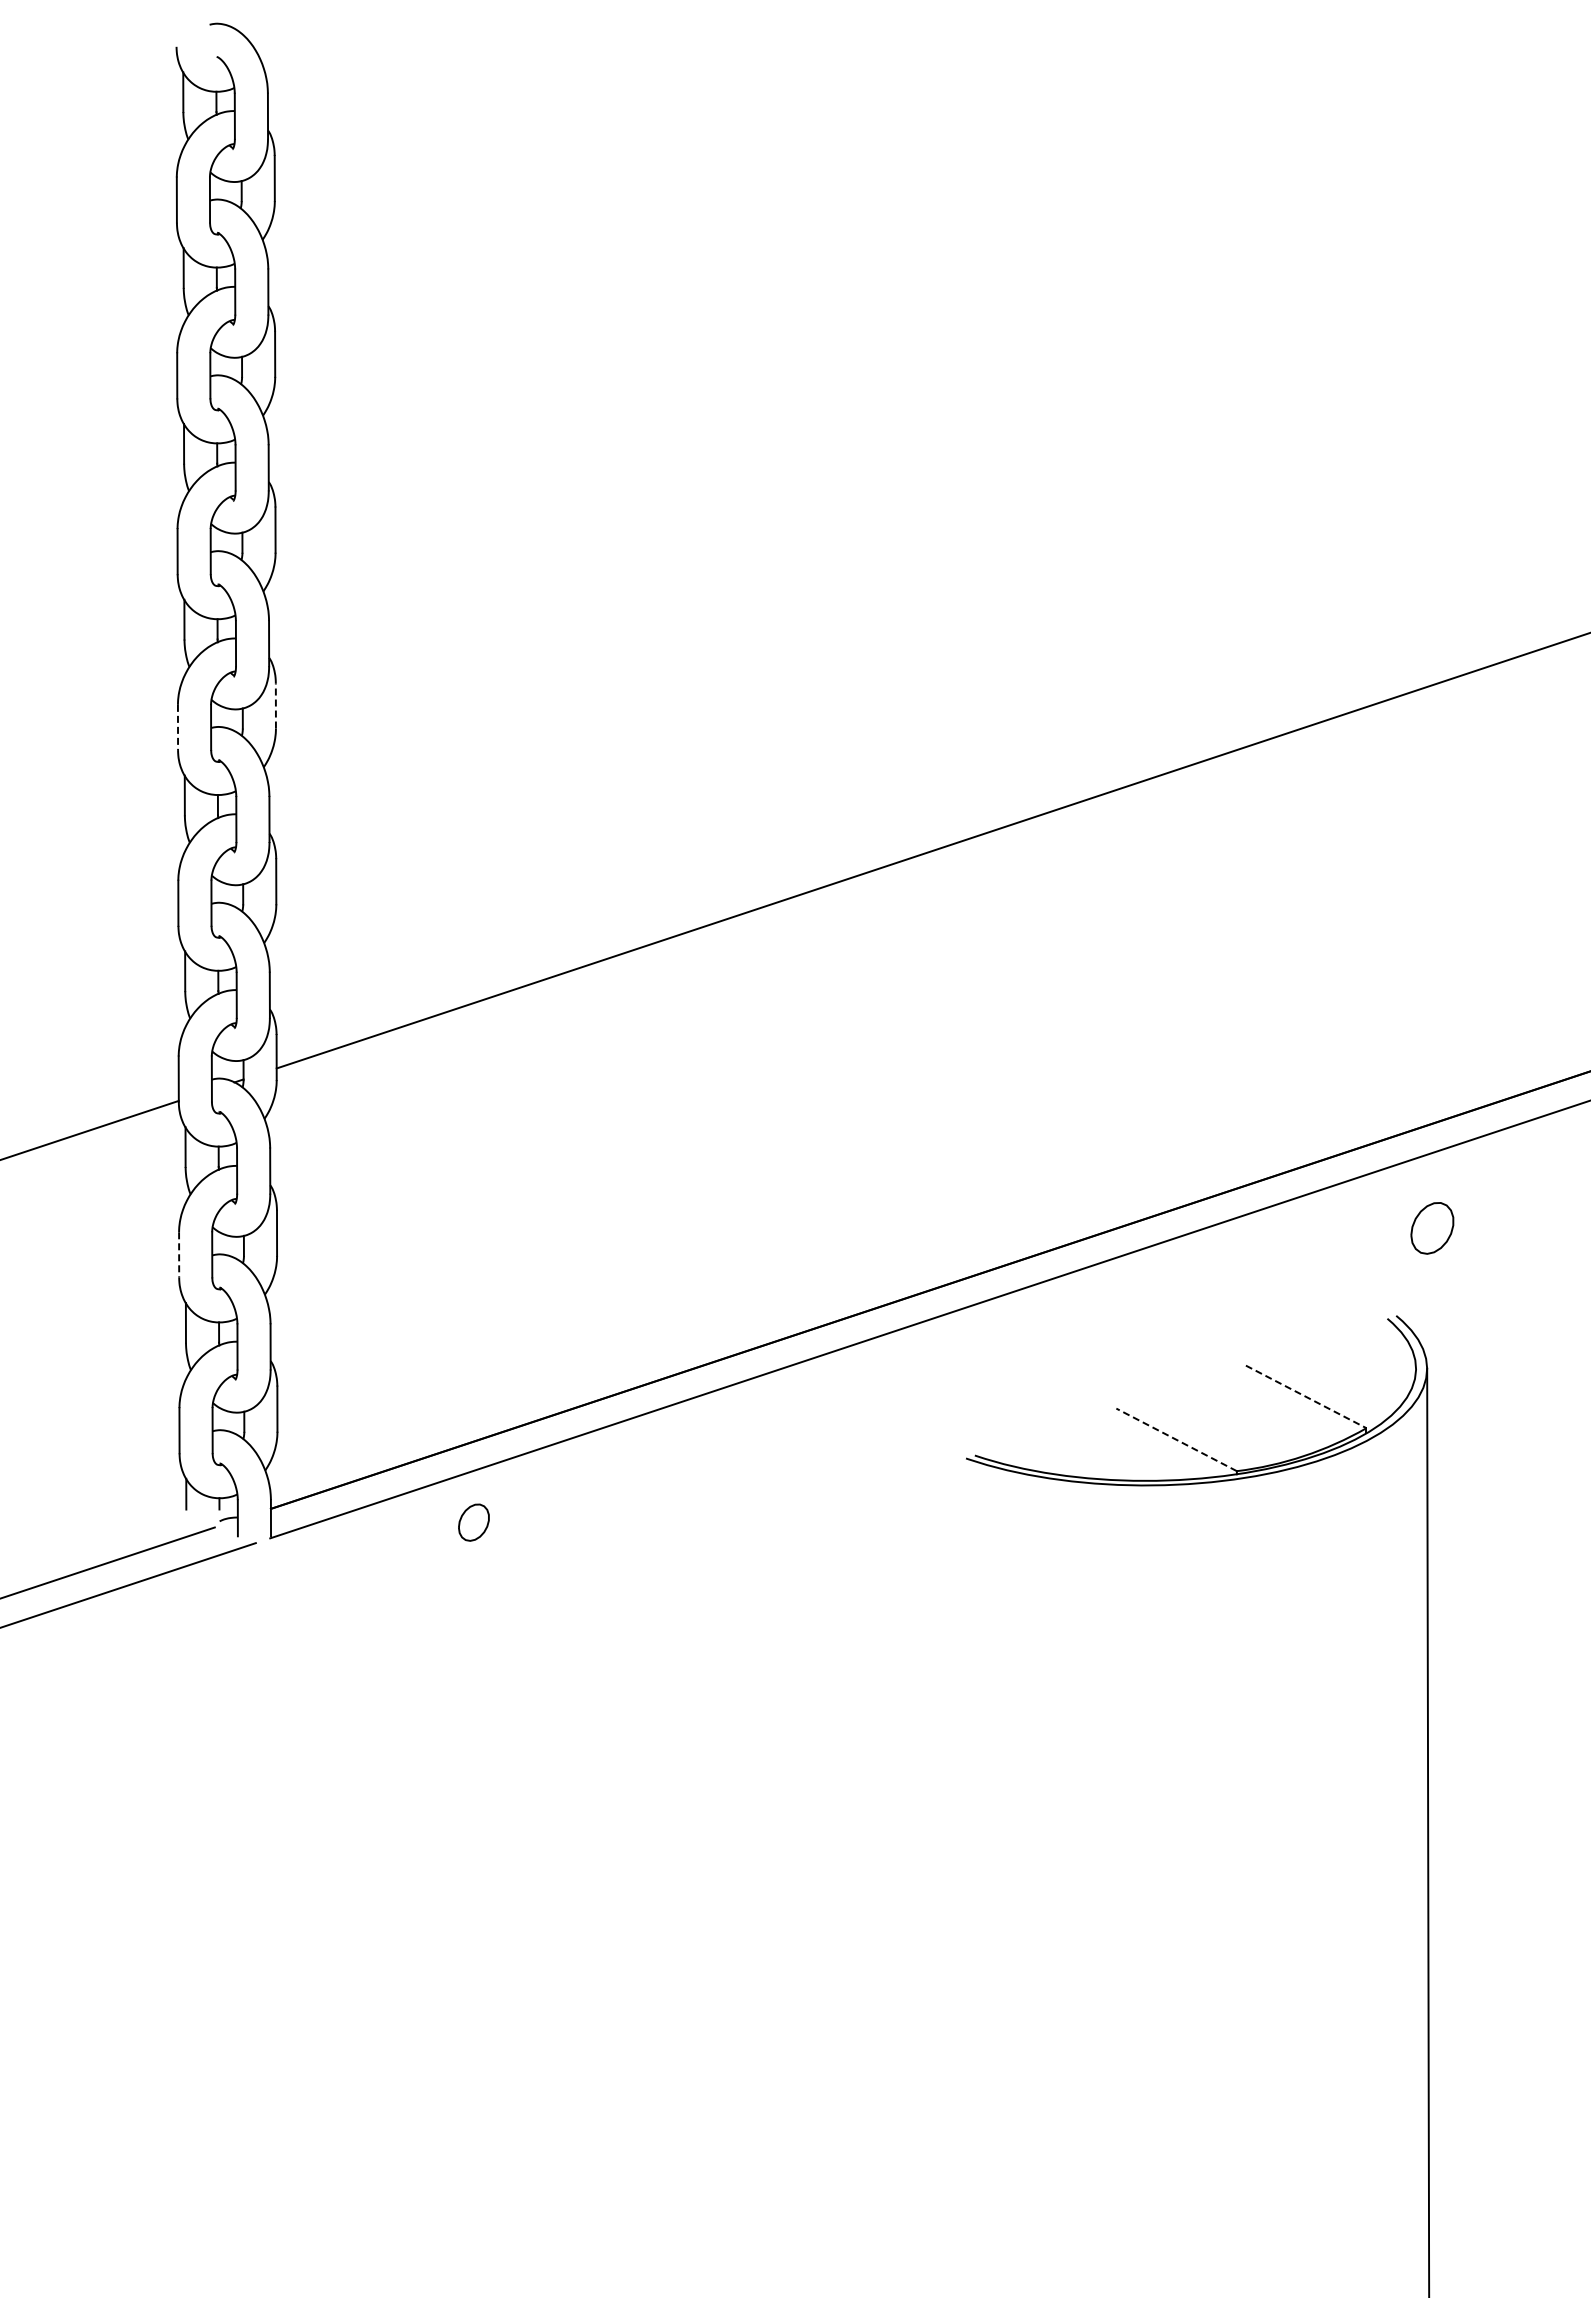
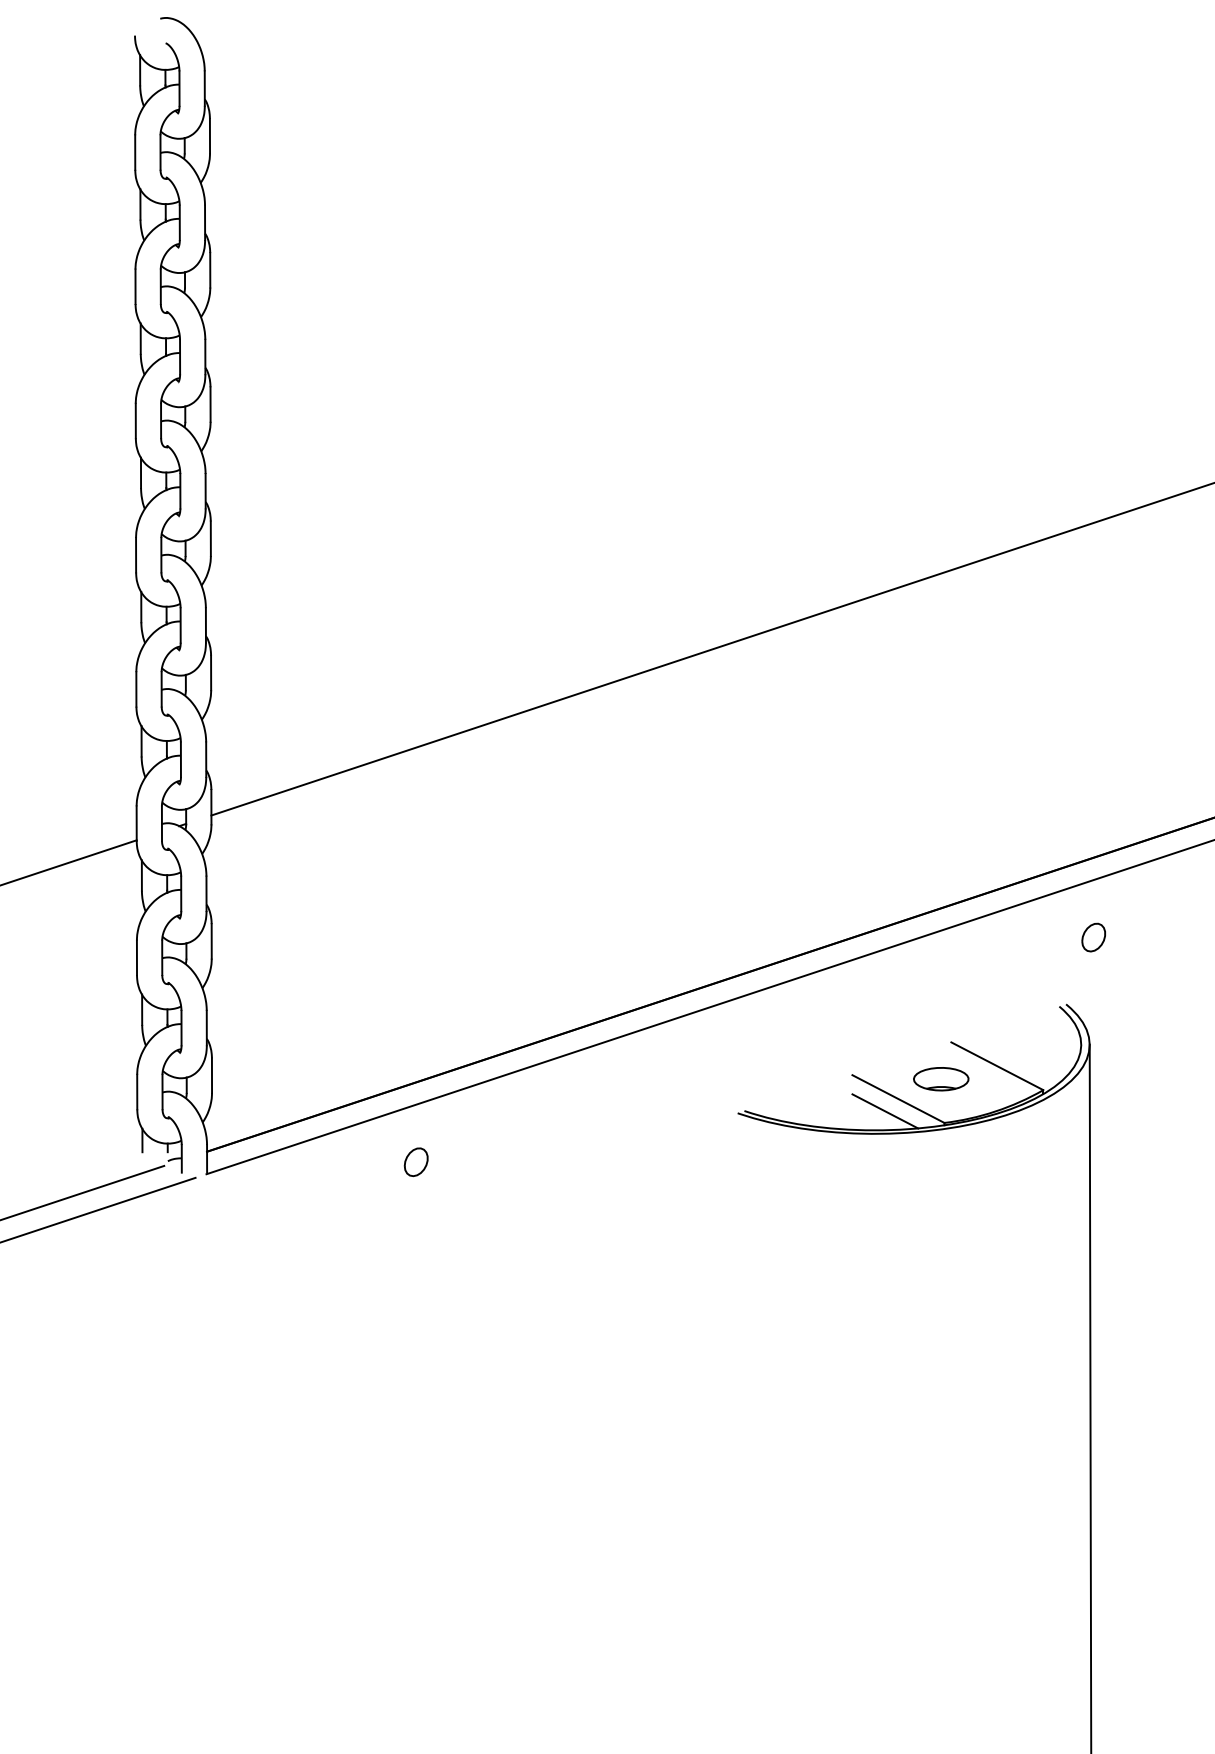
line: (275, 705) -> (210, 538), dashed -> solid
line: (178, 727) -> (136, 555), dashed -> solid
part: (1432, 1228) -> (1093, 937), size x0.71
line: (179, 1254) -> (137, 957), dashed -> solid
line: (1306, 1396) -> (997, 1065), dashed -> solid
part: (1232, 1413) -> (941, 1078), added
line: (1176, 1439) -> (898, 1098), dashed -> solid
line: (1159, 1455) -> (885, 1110), added
part: (473, 1522) -> (415, 1162), moved

